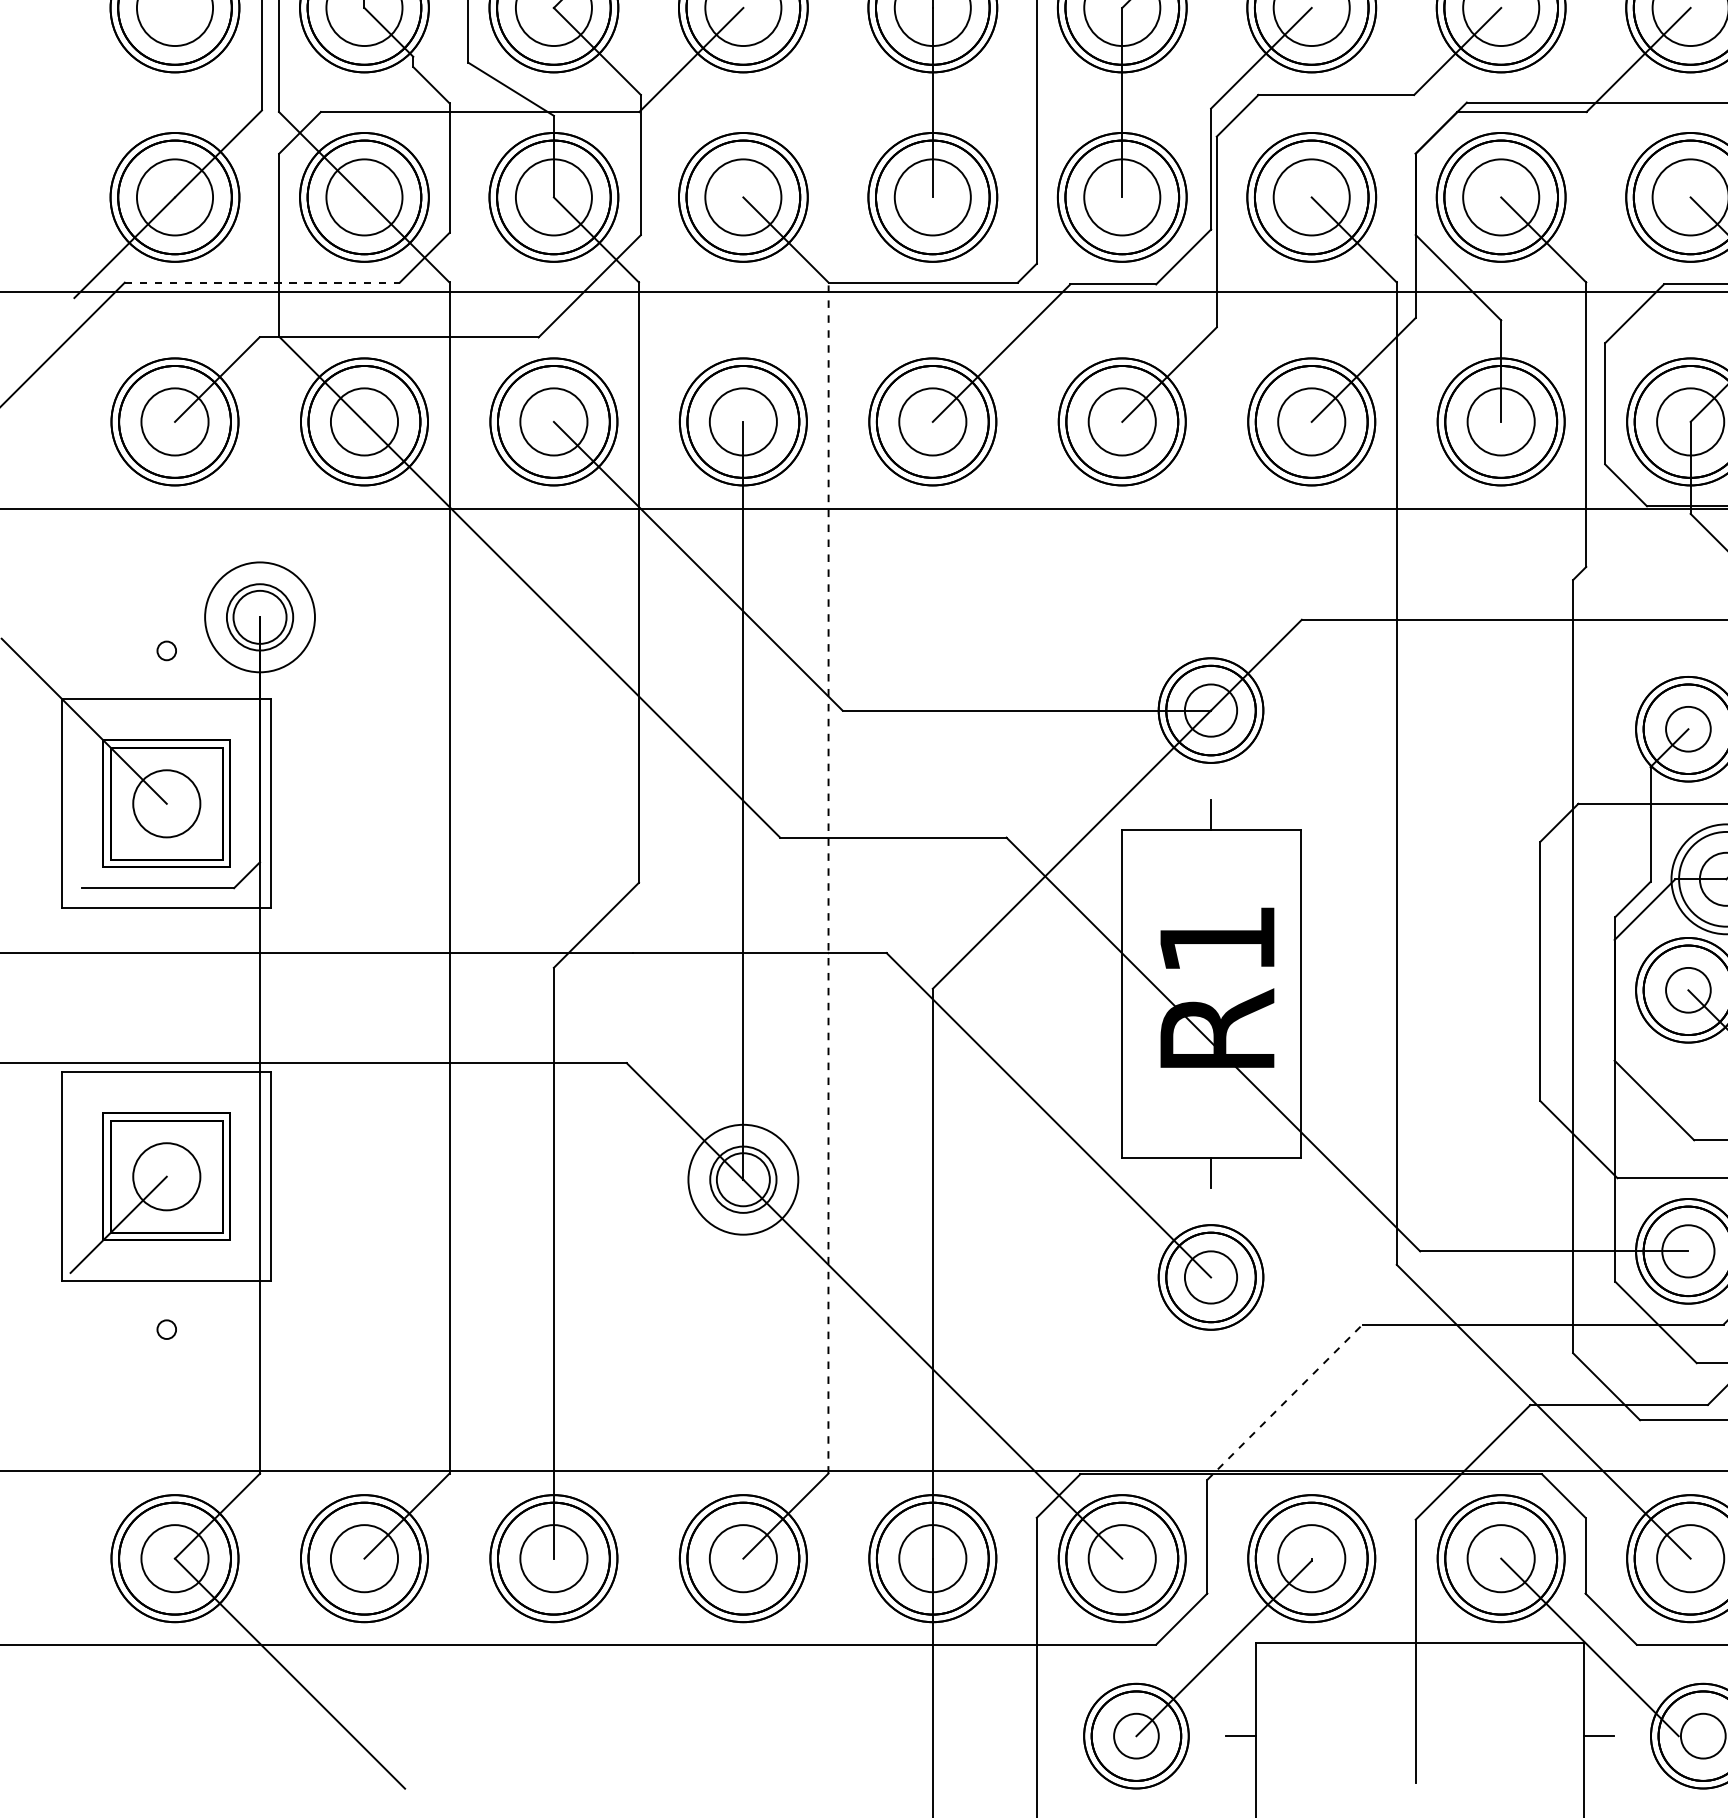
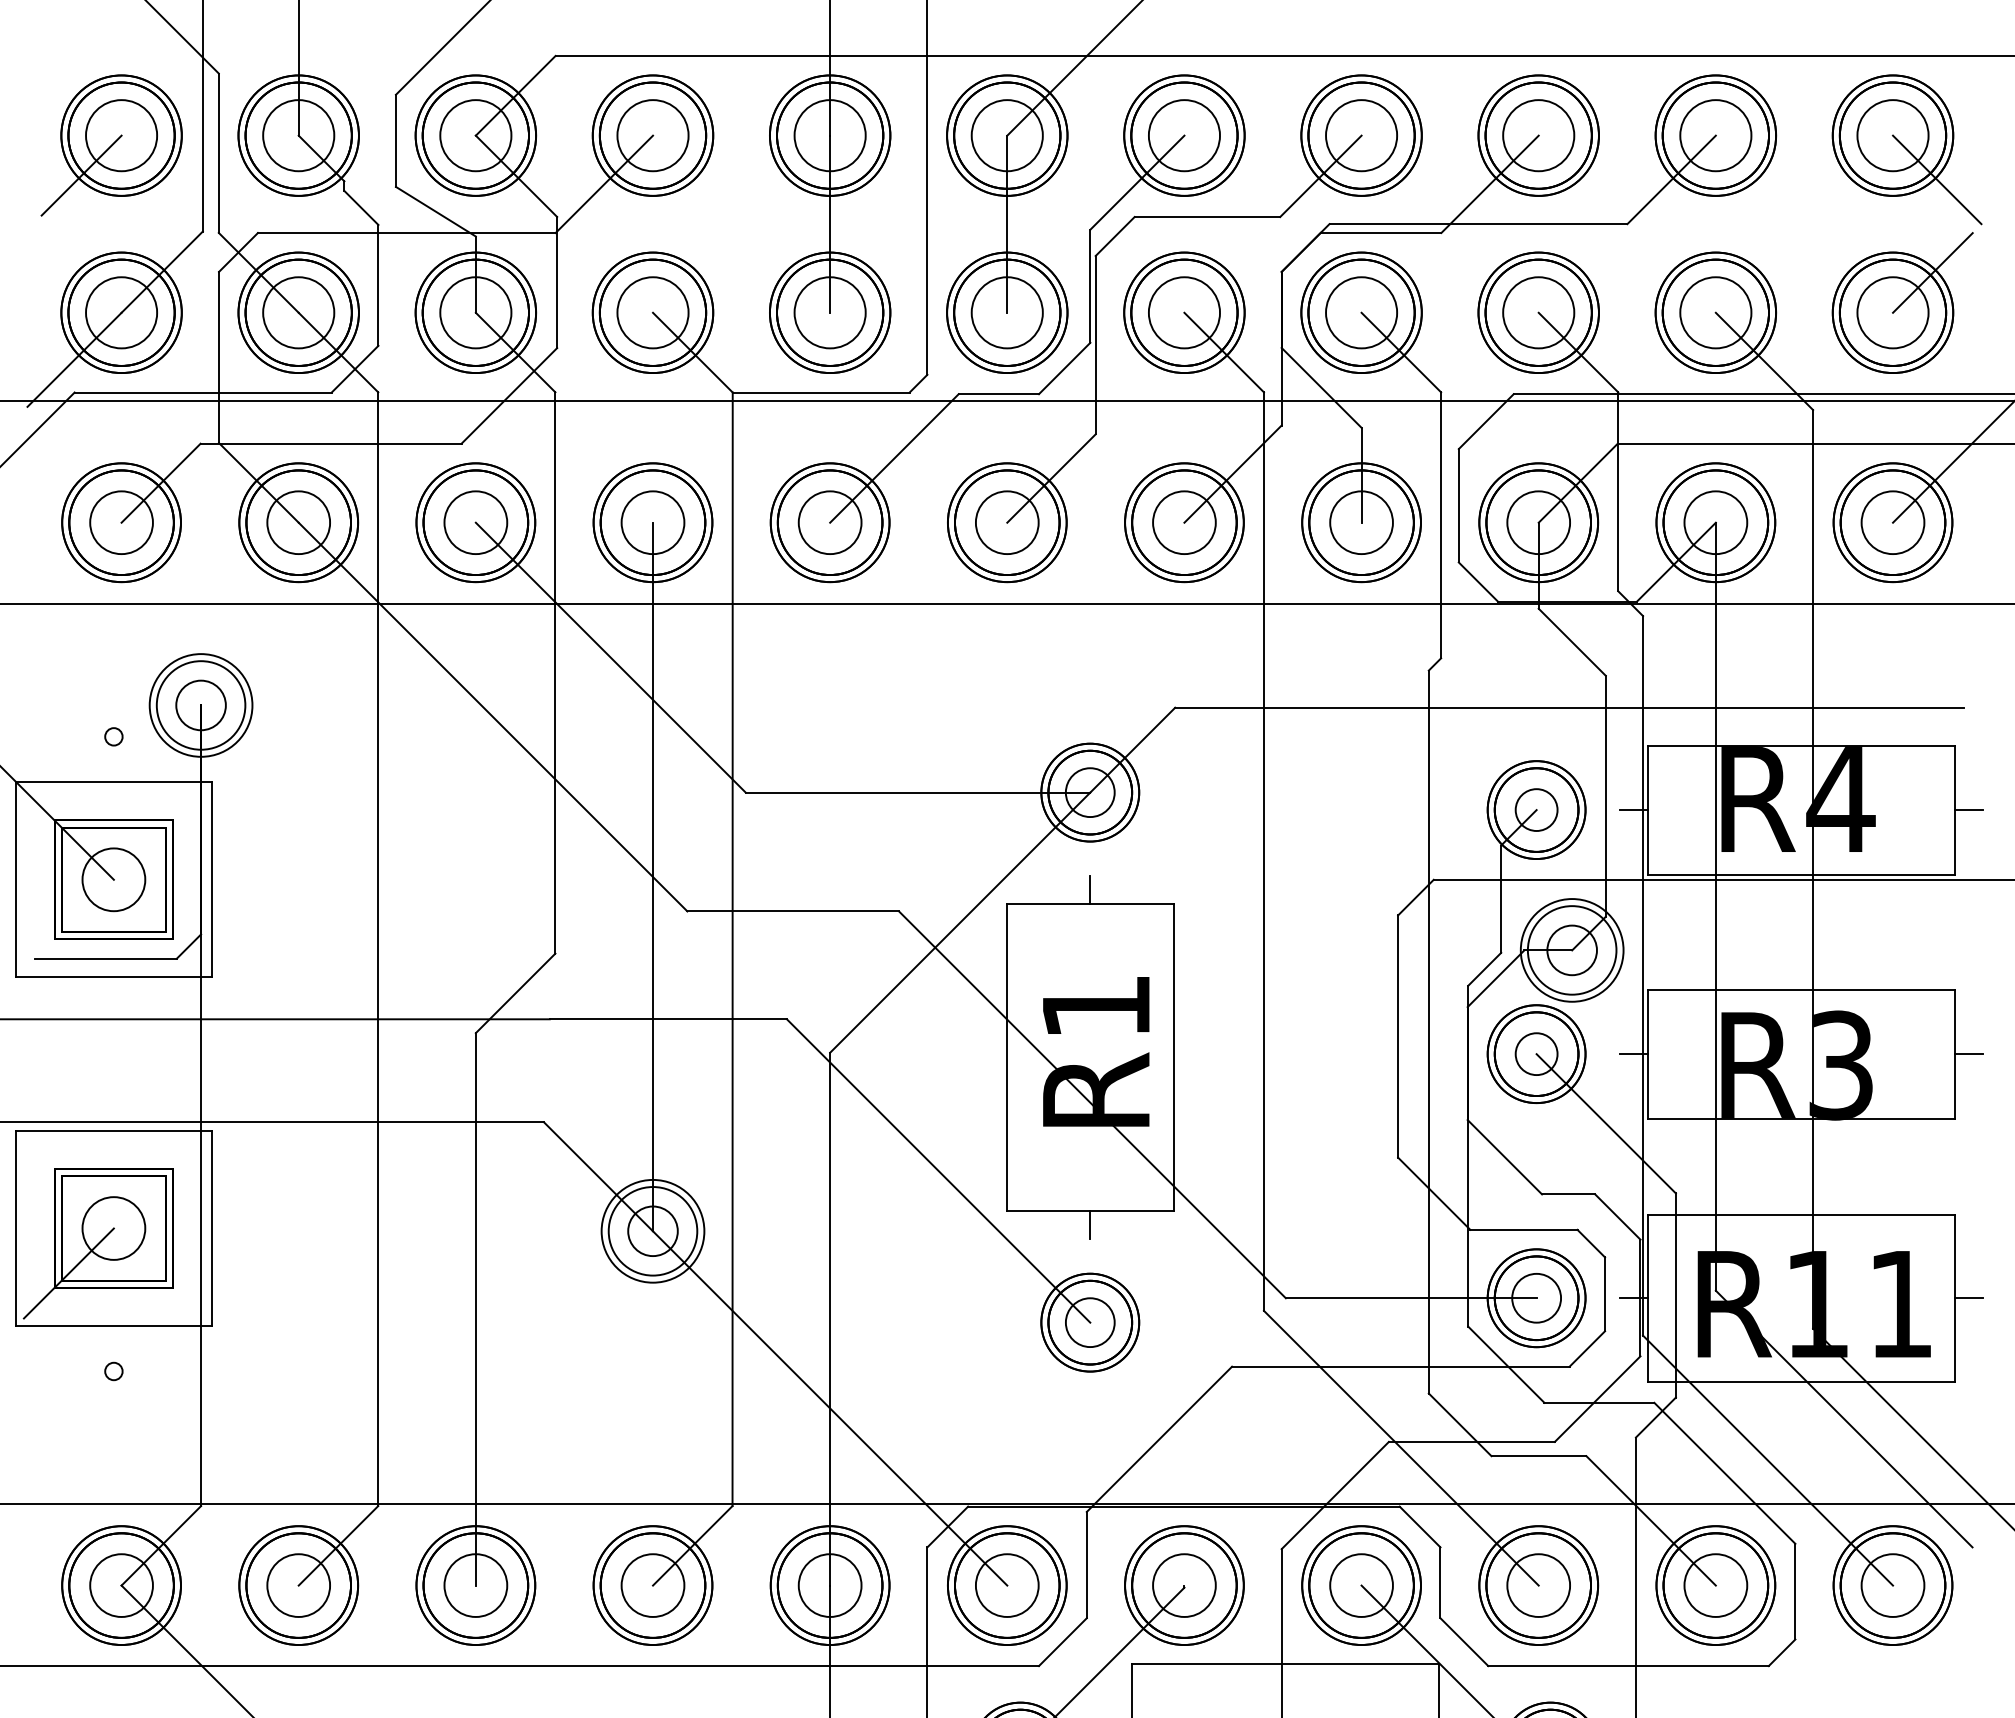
line: (132, 50) -> (81, 175), added
line: (262, 282) -> (203, 392), dashed -> solid
circle: (259, 617) -> (200, 705), size x1.43
line: (828, 878) -> (732, 949), dashed -> solid
circle: (742, 1179) -> (652, 1231), size x1.43
line: (1285, 1402) -> (1159, 1439), dashed -> solid

